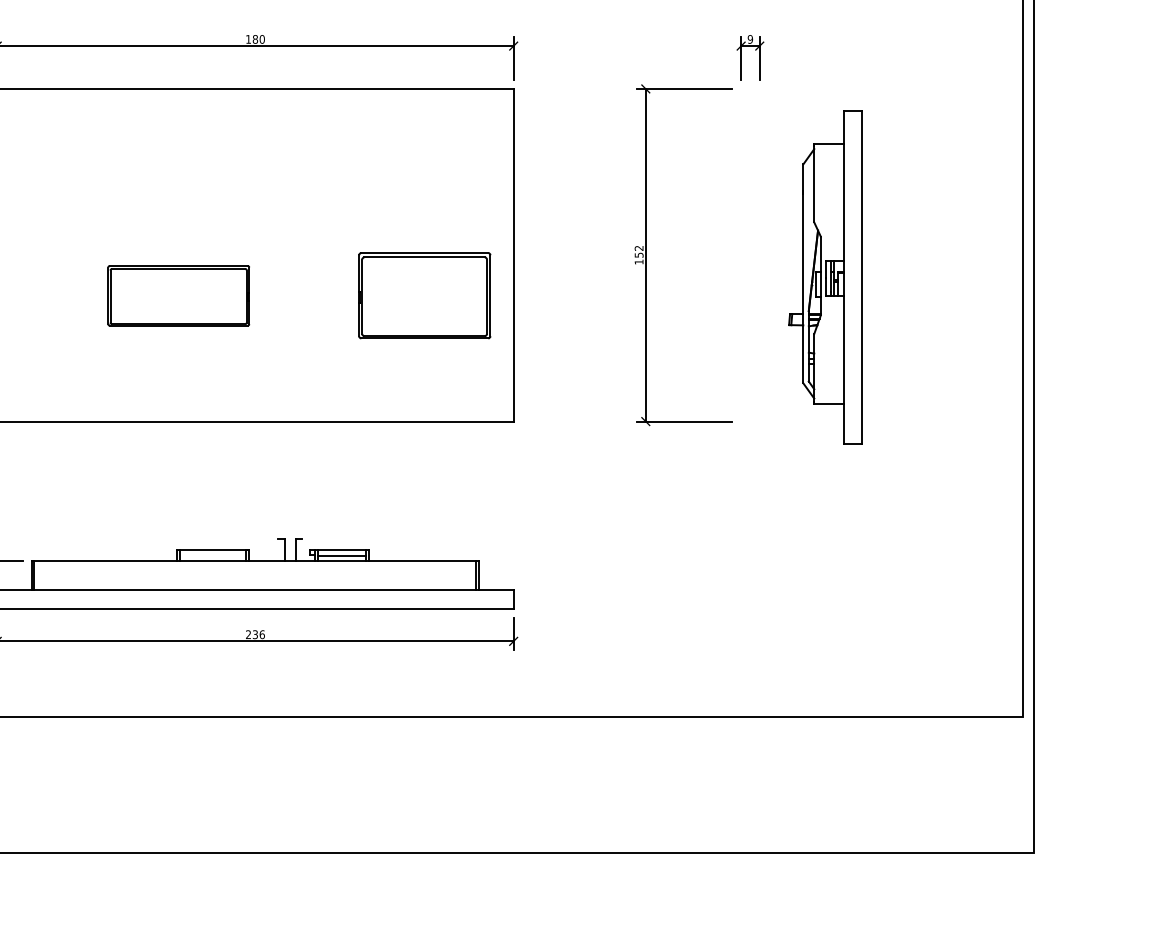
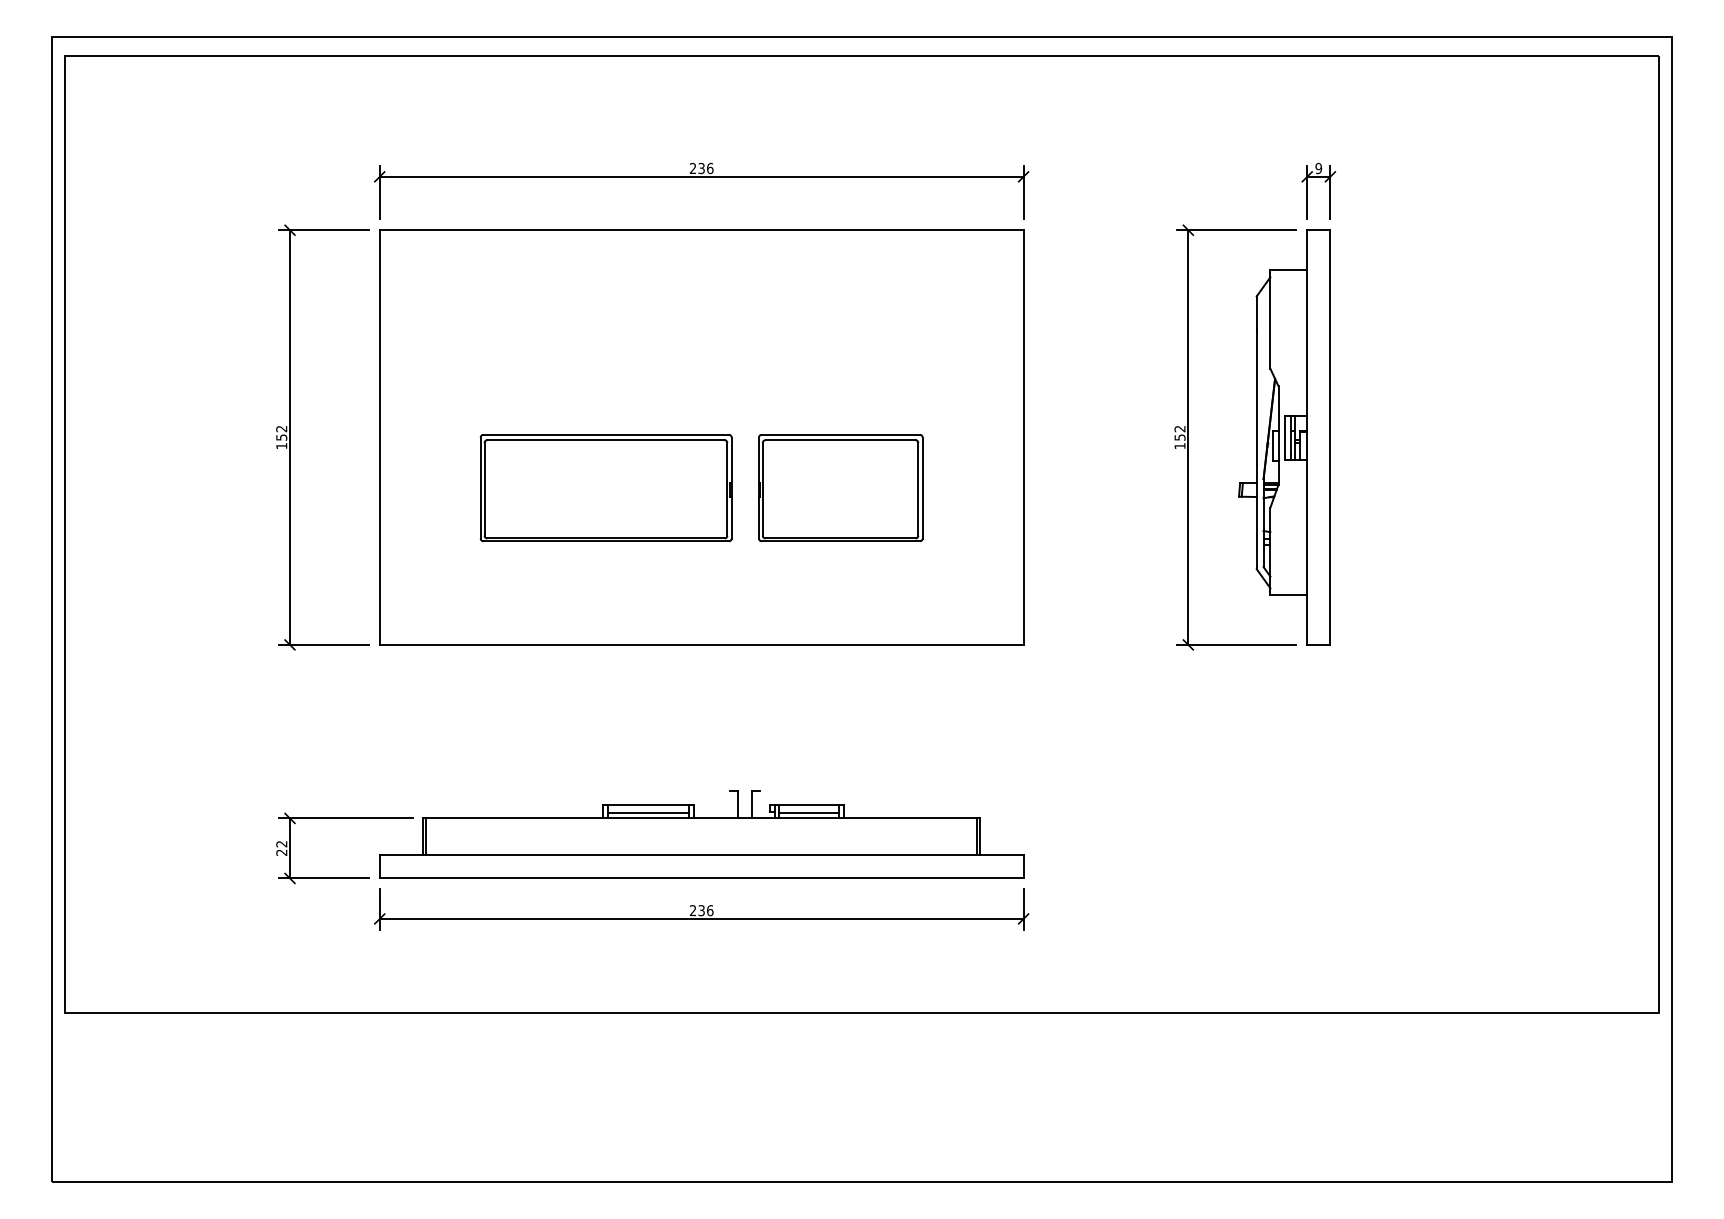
text: (255, 39) -> (701, 168), 180 -> 236
part: (825, 277) -> (1284, 437), moved
part: (178, 296) -> (605, 488), size x1.43
part: (424, 296) -> (840, 488), moved
line: (212, 555) -> (648, 812), added

